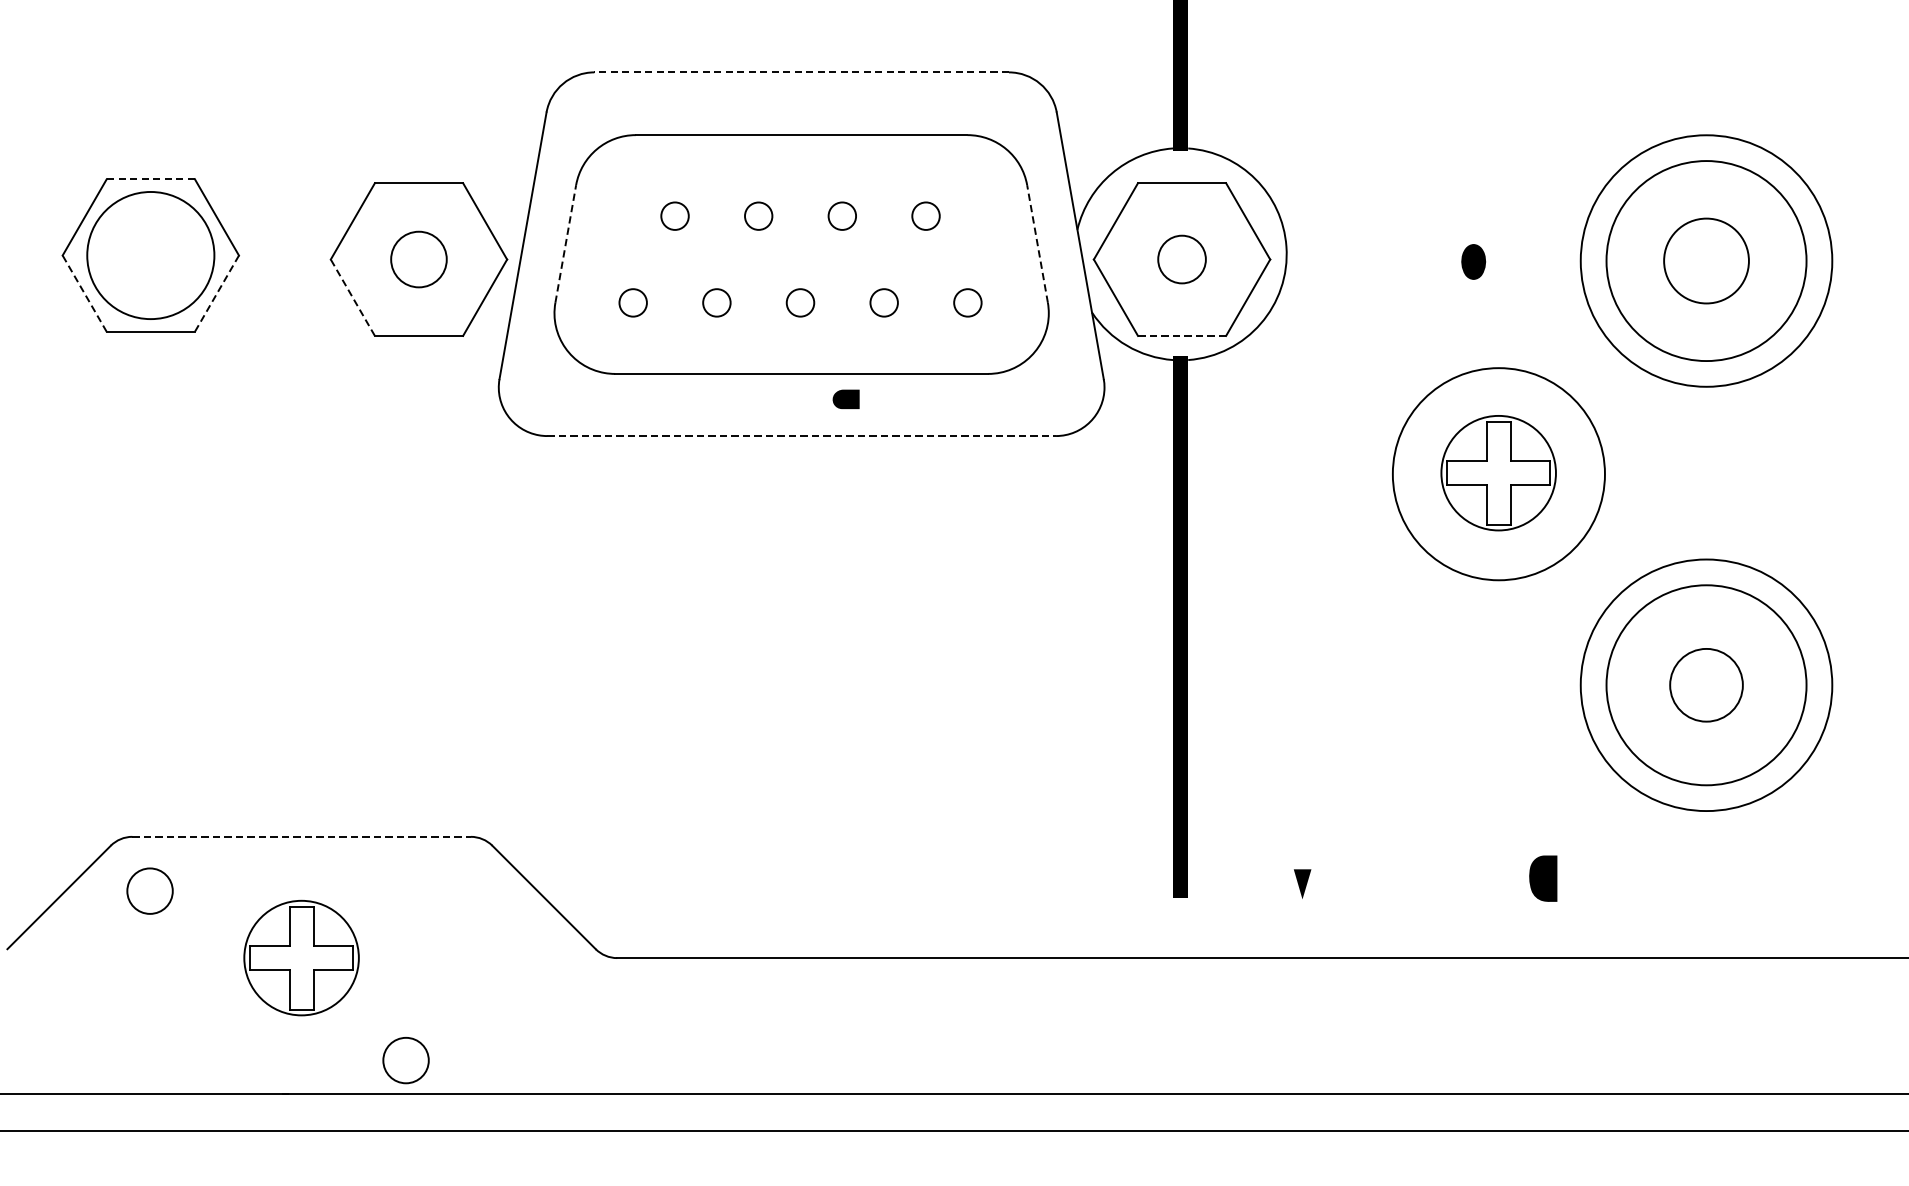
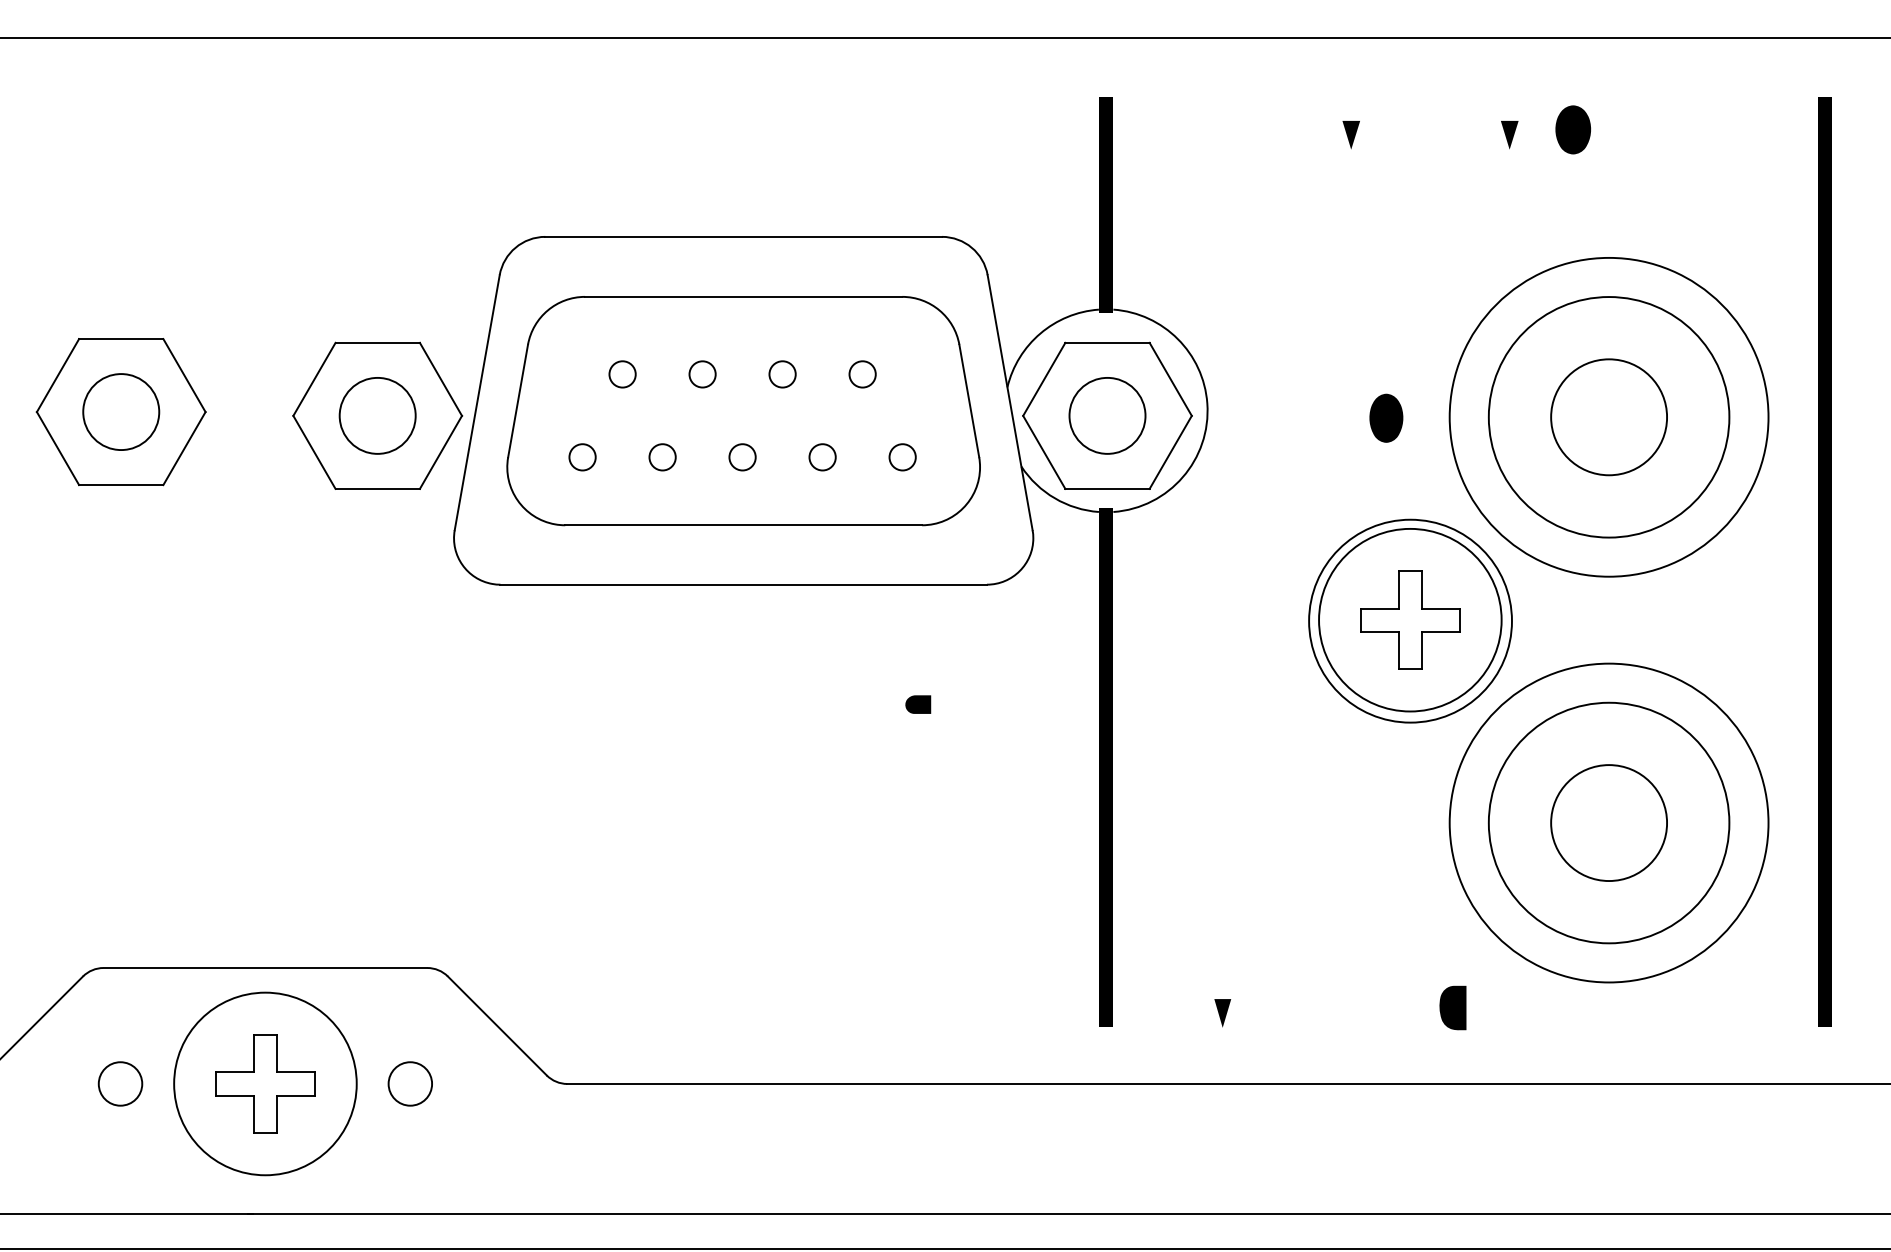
line: (801, 71) -> (743, 236), dashed -> solid
line: (150, 179) -> (120, 339), dashed -> solid
line: (566, 243) -> (518, 400), dashed -> solid
line: (1037, 243) -> (969, 400), dashed -> solid
circle: (151, 256) -> (121, 412), size x0.62
circle: (418, 259) -> (377, 415), size x1.43
circle: (1182, 259) -> (1107, 415), size x1.67
circle: (1705, 260) -> (1608, 416), size x1.67
part: (1473, 261) -> (1386, 417), size x1.43
circle: (1706, 261) -> (1609, 417), size x1.43
line: (84, 293) -> (57, 448), dashed -> solid
line: (216, 294) -> (184, 449), dashed -> solid
line: (352, 296) -> (314, 451), dashed -> solid
line: (1182, 335) -> (1107, 488), dashed -> solid
part: (846, 399) -> (918, 704), moved
line: (802, 435) -> (744, 584), dashed -> solid
circle: (1498, 472) -> (1410, 619), size x1.67
circle: (1705, 684) -> (1608, 822), size x1.67
circle: (1706, 685) -> (1609, 823), size x1.67
line: (301, 837) -> (265, 968), dashed -> solid
circle: (150, 890) -> (120, 1083), moved
circle: (301, 957) -> (265, 1083), size x1.67
circle: (405, 1060) -> (409, 1083), moved

